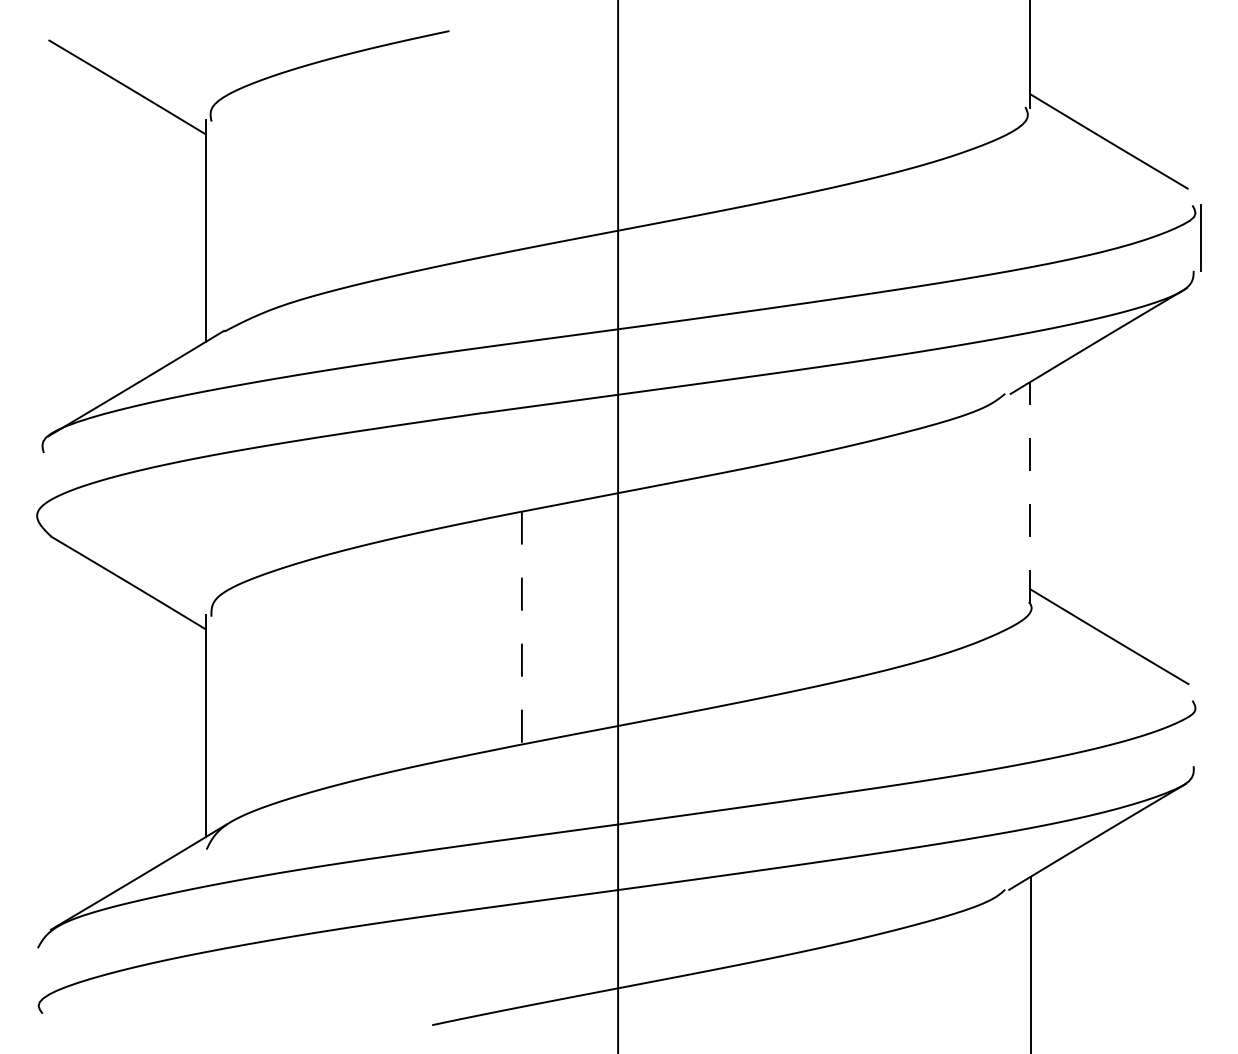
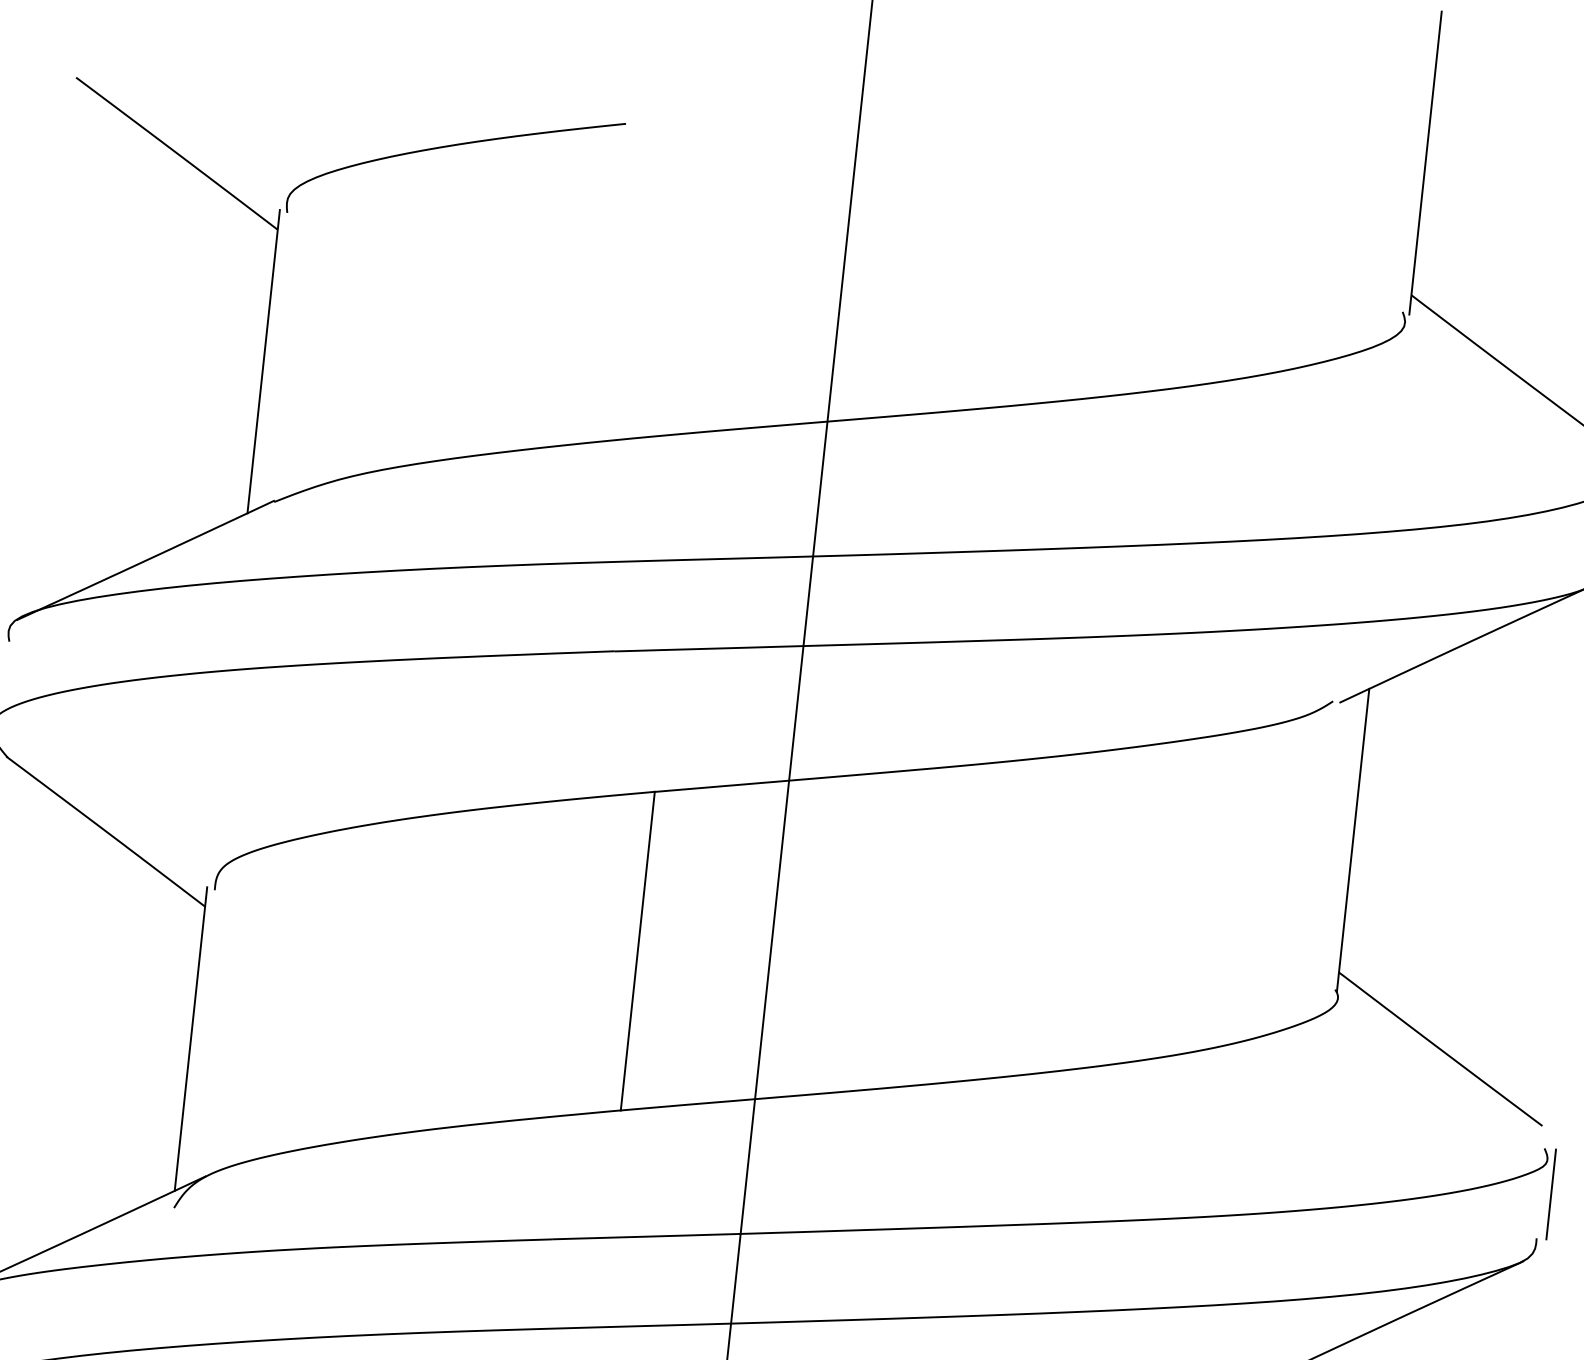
line: (1030, 492) -> (1353, 840), dashed -> solid
line: (521, 628) -> (637, 951), dashed -> solid
line: (1200, 733) -> (1550, 1194), added

